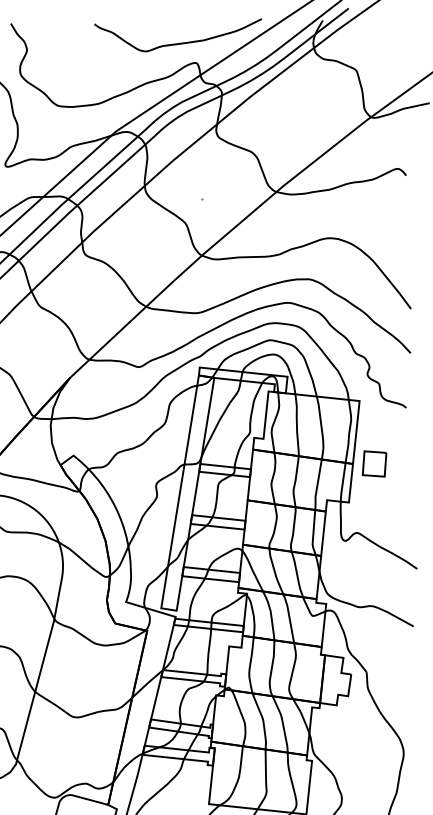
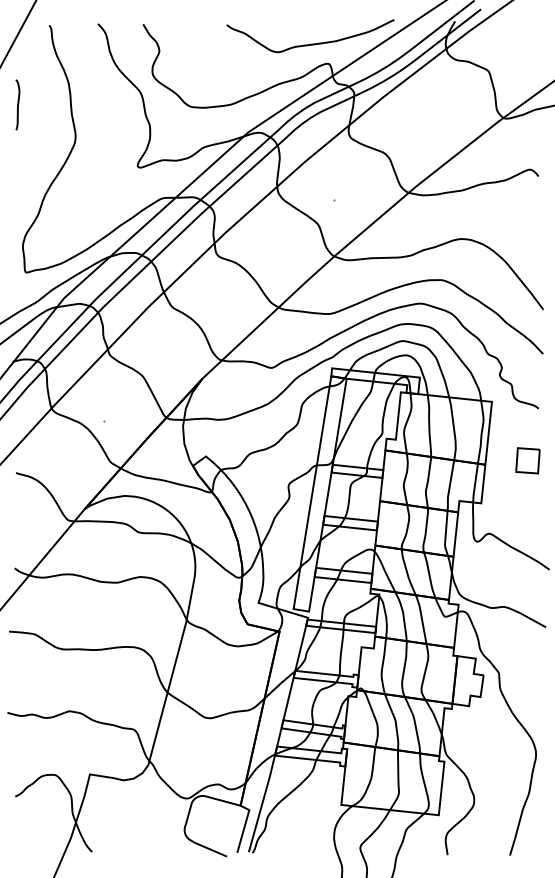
part: (374, 463) -> (527, 460), moved

